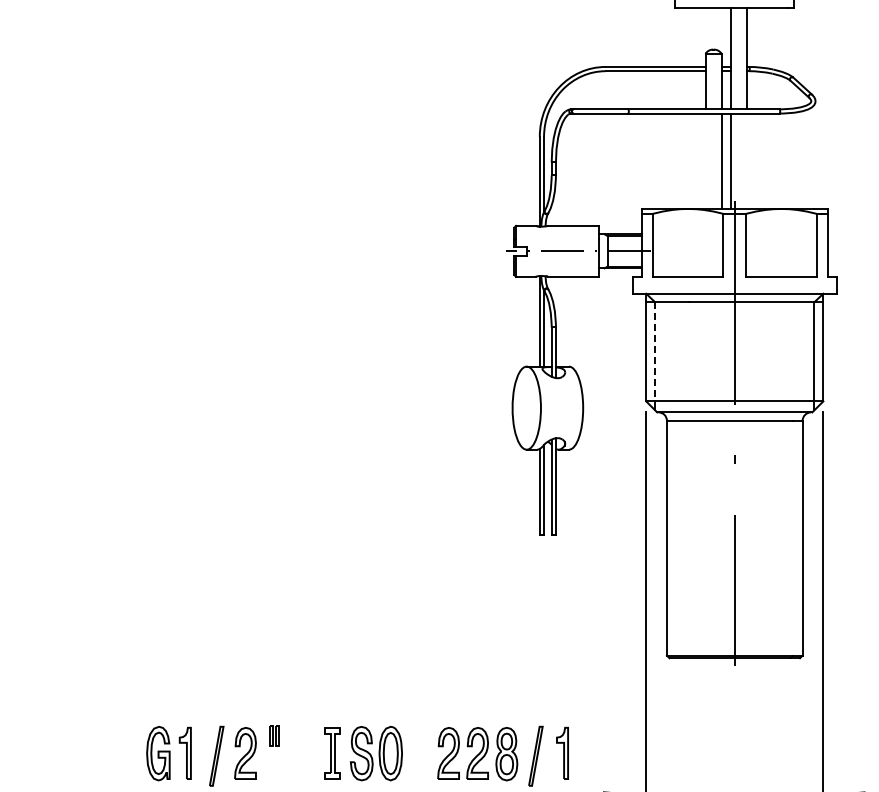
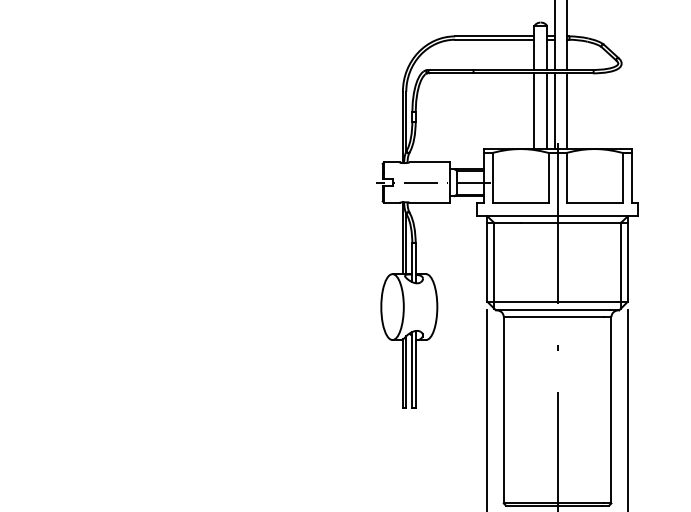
line: (705, 160) -> (534, 110), added
line: (747, 160) -> (567, 110), added
line: (655, 351) -> (494, 262), dashed -> solid

